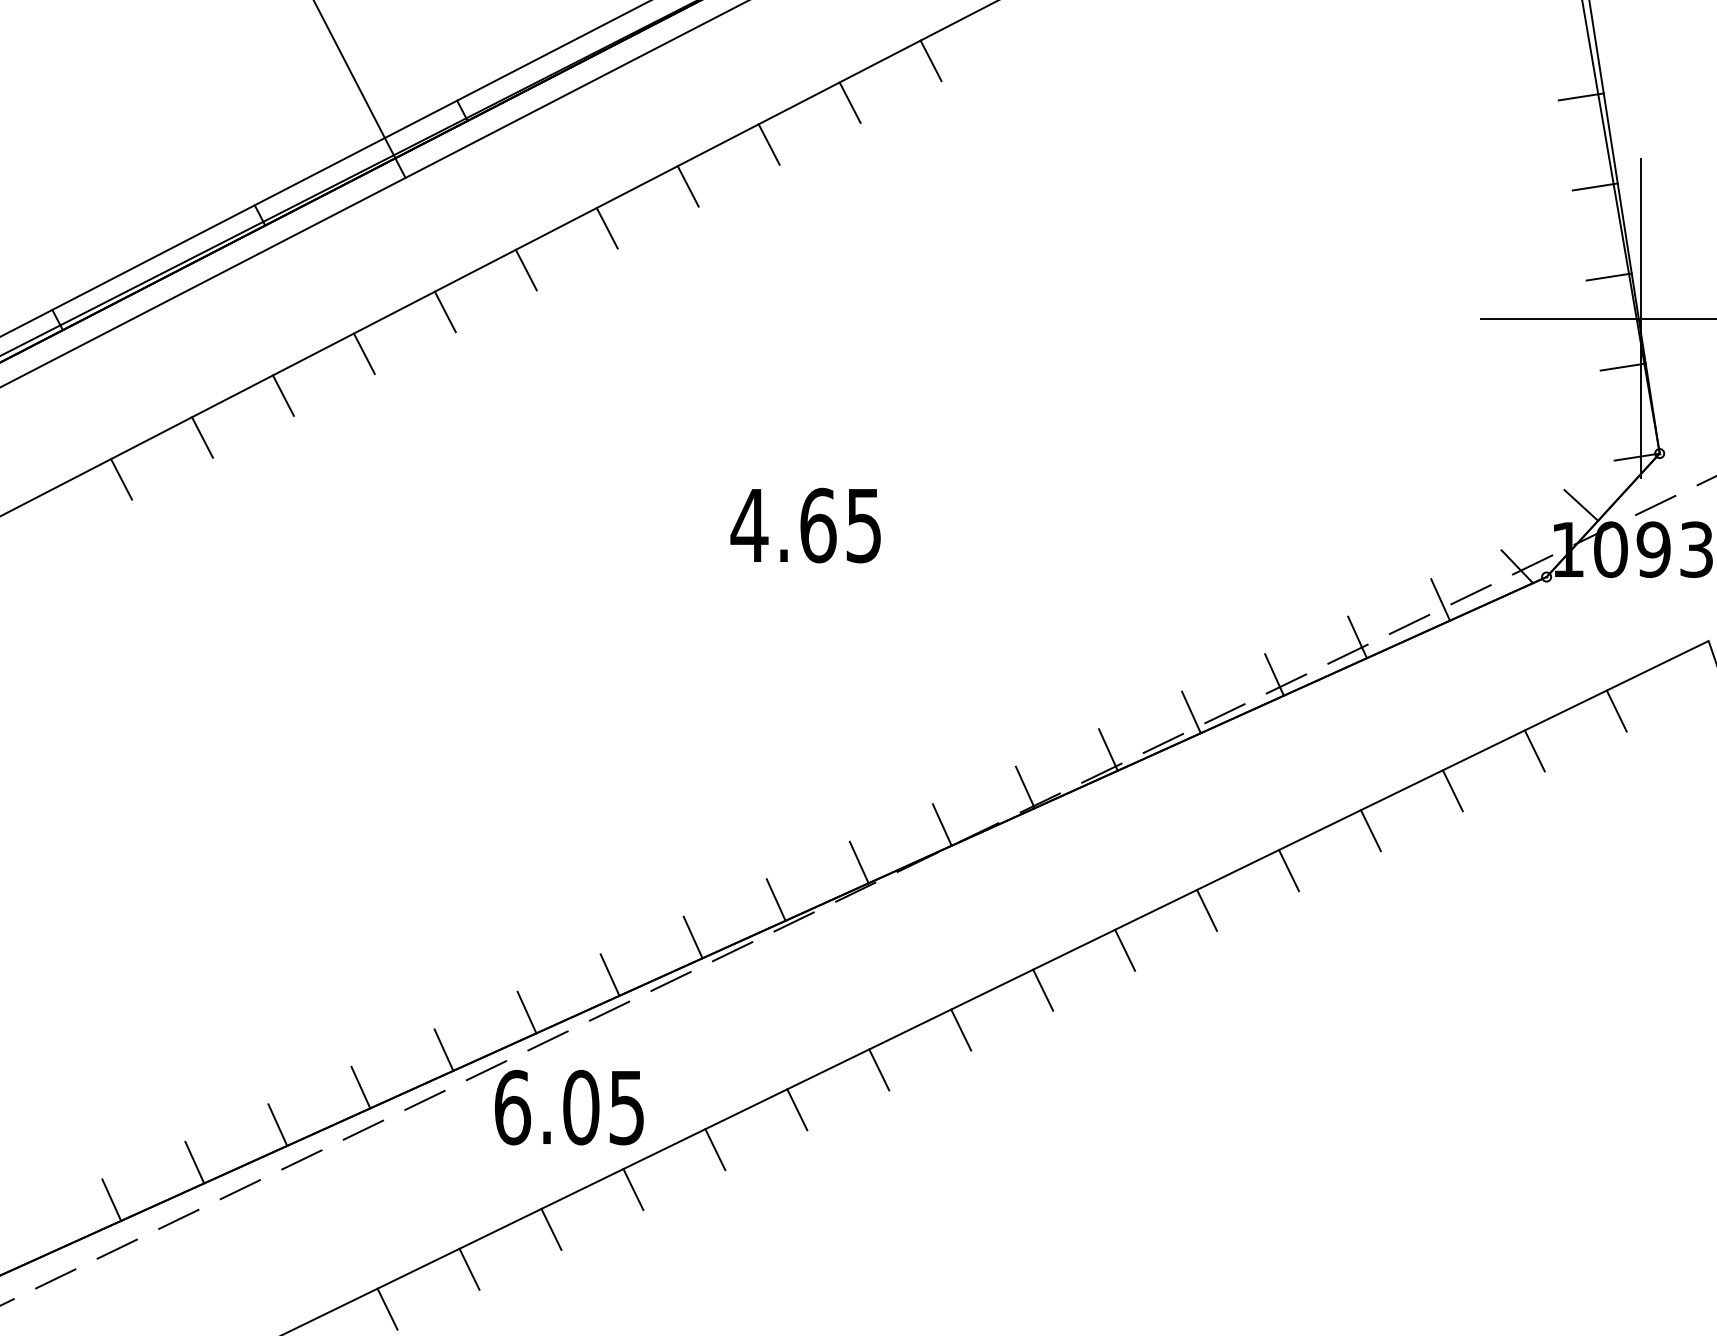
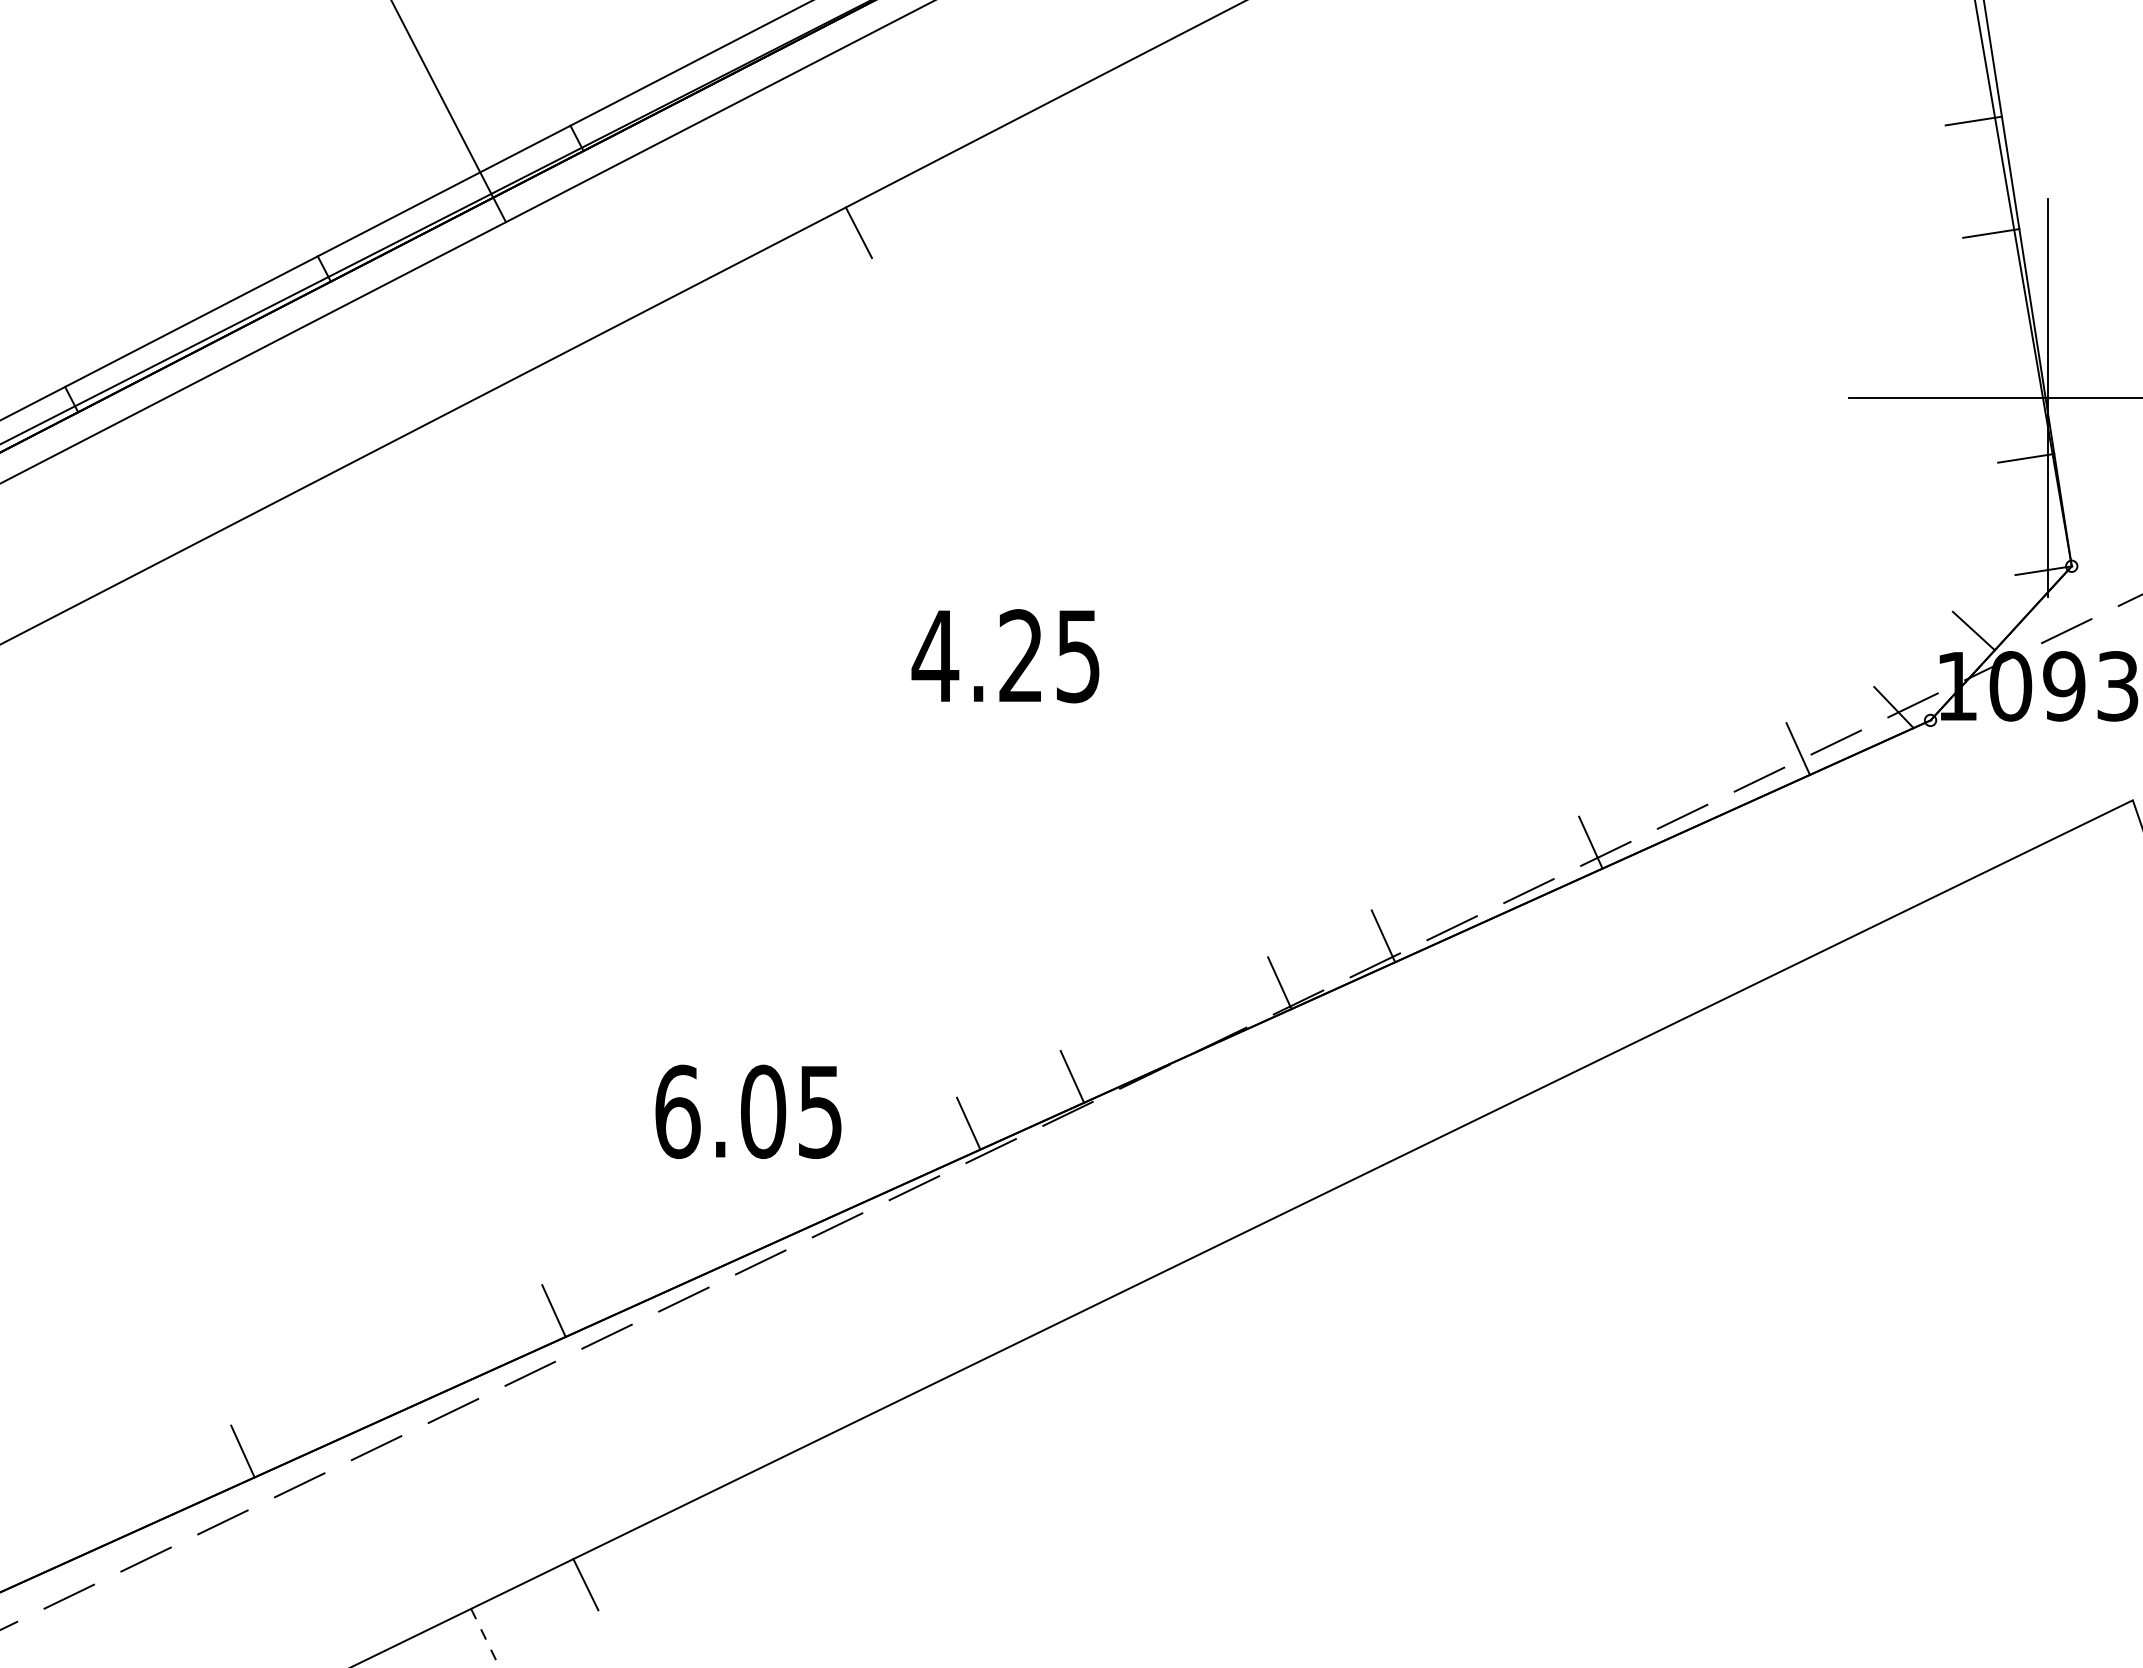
line: (931, 60) -> (1162, 75), removed
line: (850, 102) -> (1061, 128), removed
line: (768, 144) -> (959, 180), removed
line: (606, 227) -> (757, 284), removed
line: (526, 270) -> (656, 337), removed
line: (1609, 276) -> (2008, 345), removed
line: (445, 311) -> (555, 389), removed
line: (364, 353) -> (454, 441), removed
line: (283, 395) -> (353, 493), removed
line: (202, 436) -> (252, 545), removed
line: (121, 479) -> (151, 598), removed
text: (818, 525) -> (1021, 656), 4.65 -> 4.25
line: (1357, 637) -> (1694, 795), removed
line: (1616, 710) -> (2017, 887), removed
line: (1190, 712) -> (1486, 889), removed
line: (1534, 750) -> (1915, 937), removed
line: (1452, 790) -> (1813, 986), removed
line: (941, 824) -> (1175, 1029), removed
line: (1370, 830) -> (1710, 1036), removed
line: (1288, 870) -> (1608, 1086), removed
line: (1206, 910) -> (1506, 1136), removed
line: (692, 937) -> (864, 1170), removed
line: (1124, 950) -> (1403, 1186), removed
line: (610, 975) -> (761, 1217), removed
line: (1042, 989) -> (1301, 1235), removed
line: (526, 1012) -> (657, 1264), removed
line: (961, 1029) -> (1199, 1285), removed
line: (878, 1069) -> (1096, 1335), removed
line: (361, 1087) -> (450, 1357), removed
text: (569, 1107) -> (748, 1111), moved
line: (796, 1109) -> (994, 1385), removed
line: (277, 1124) -> (346, 1404), removed
line: (715, 1149) -> (892, 1434), removed
line: (633, 1189) -> (790, 1484), removed
line: (111, 1200) -> (138, 1498), removed
line: (550, 1229) -> (687, 1534), removed
line: (387, 1309) -> (483, 1634), solid -> dashed

